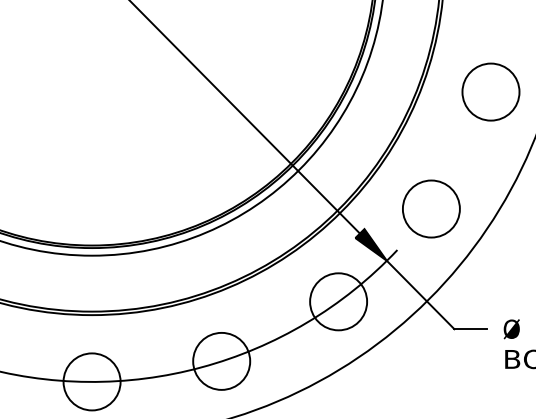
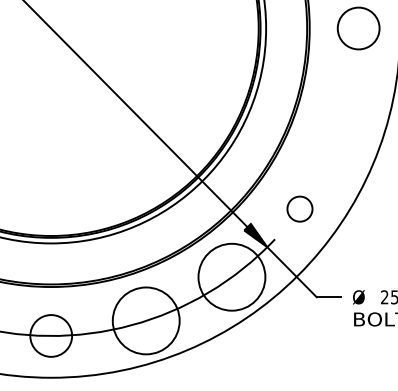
circle: (490, 92) -> (343, 123), removed
circle: (430, 208) -> (299, 208), size x0.6
circle: (338, 302) -> (231, 277), size x1.6
circle: (222, 360) -> (146, 320), size x1.6

